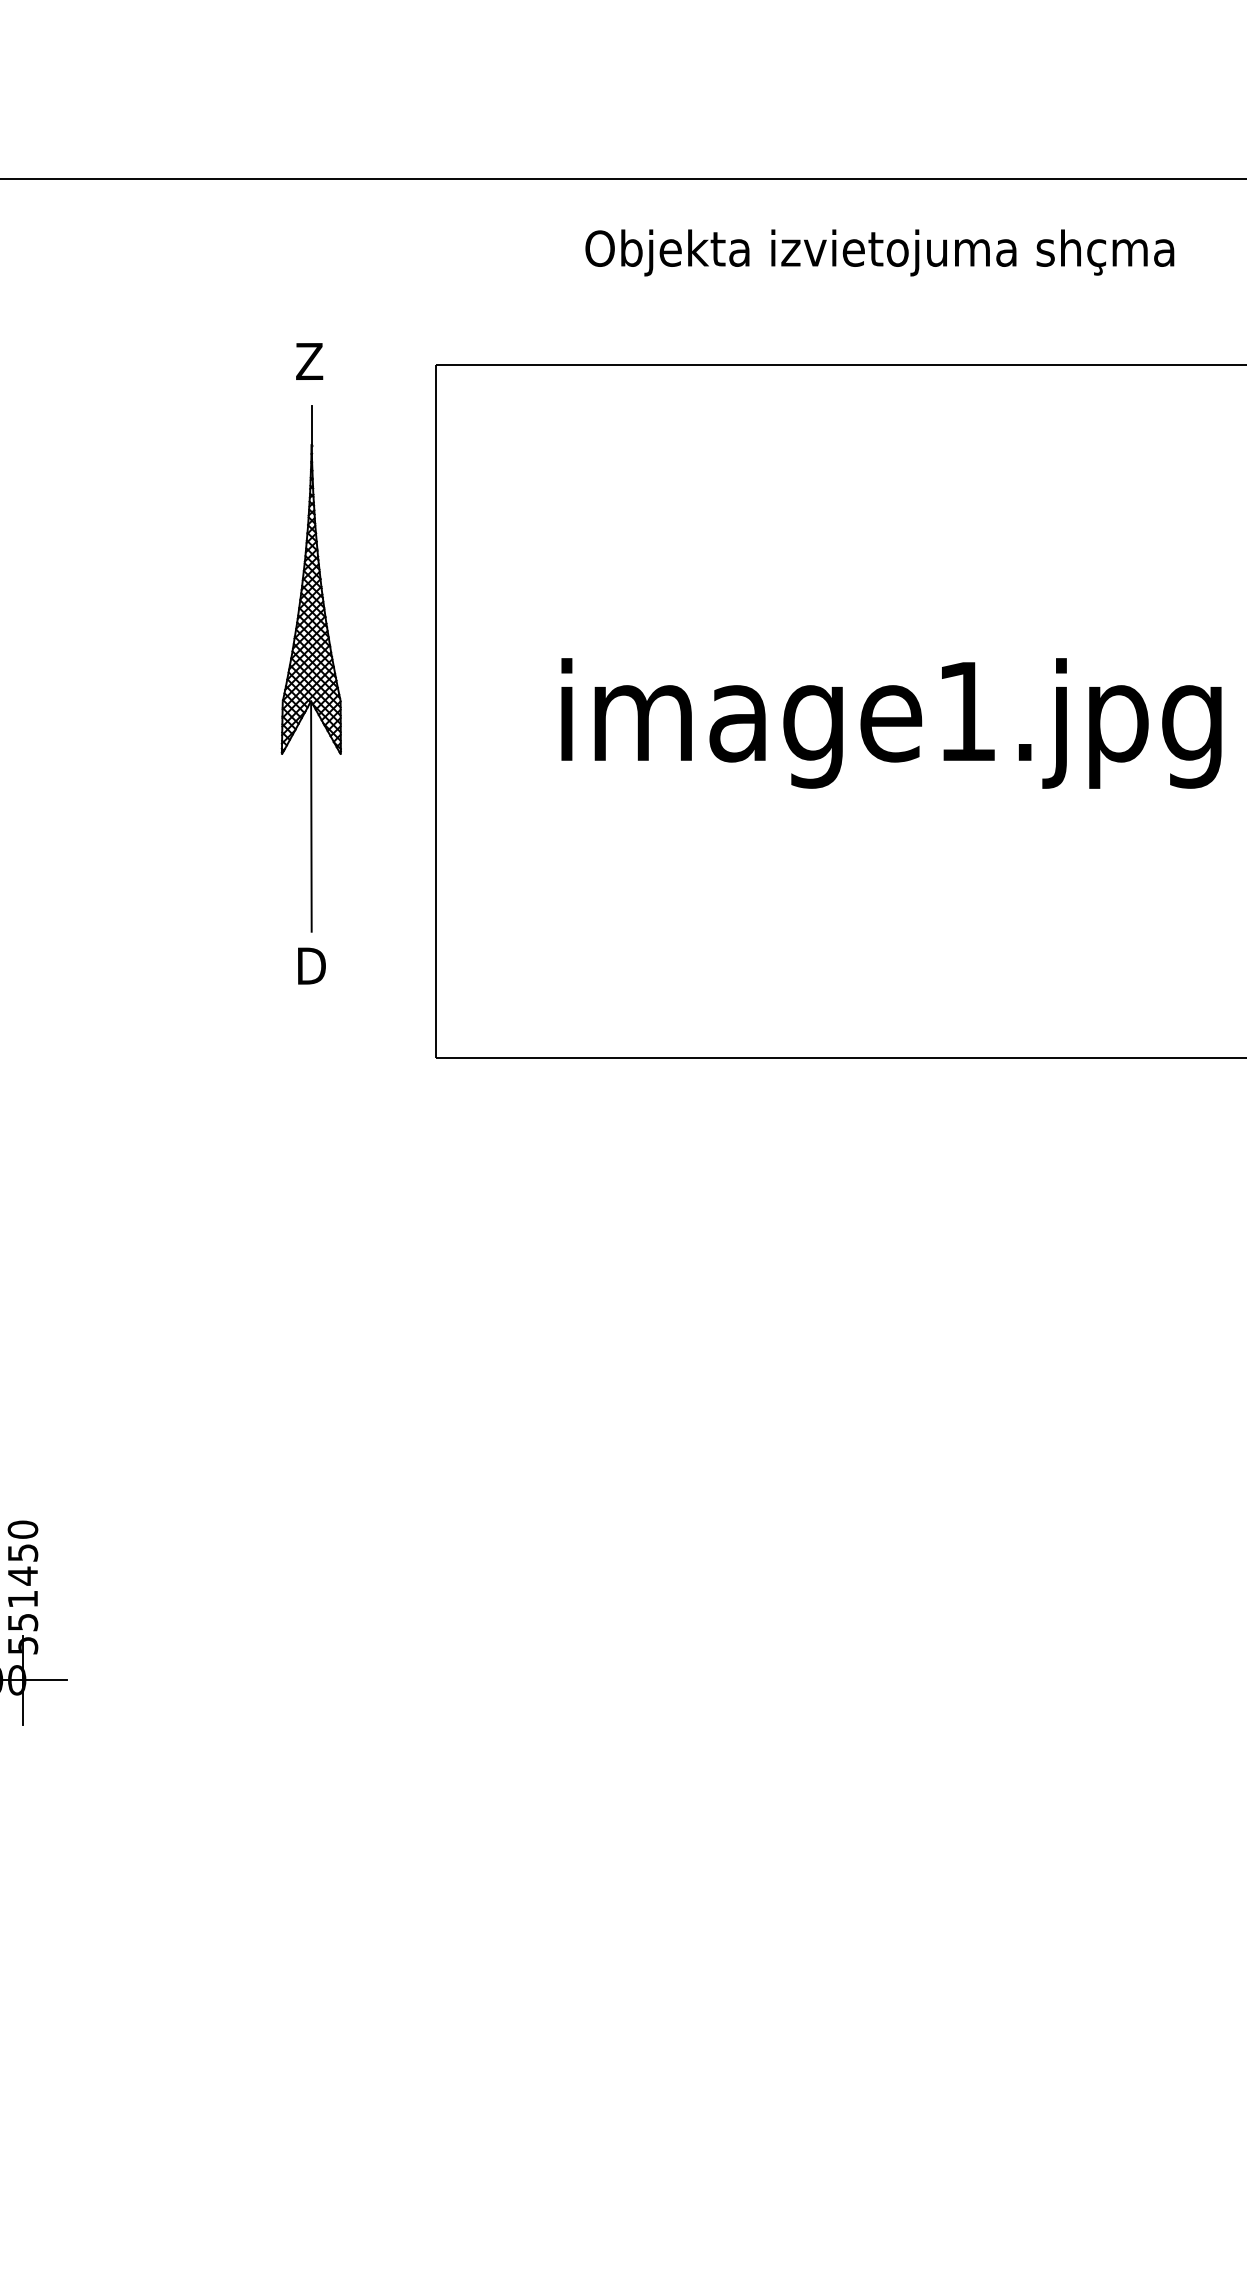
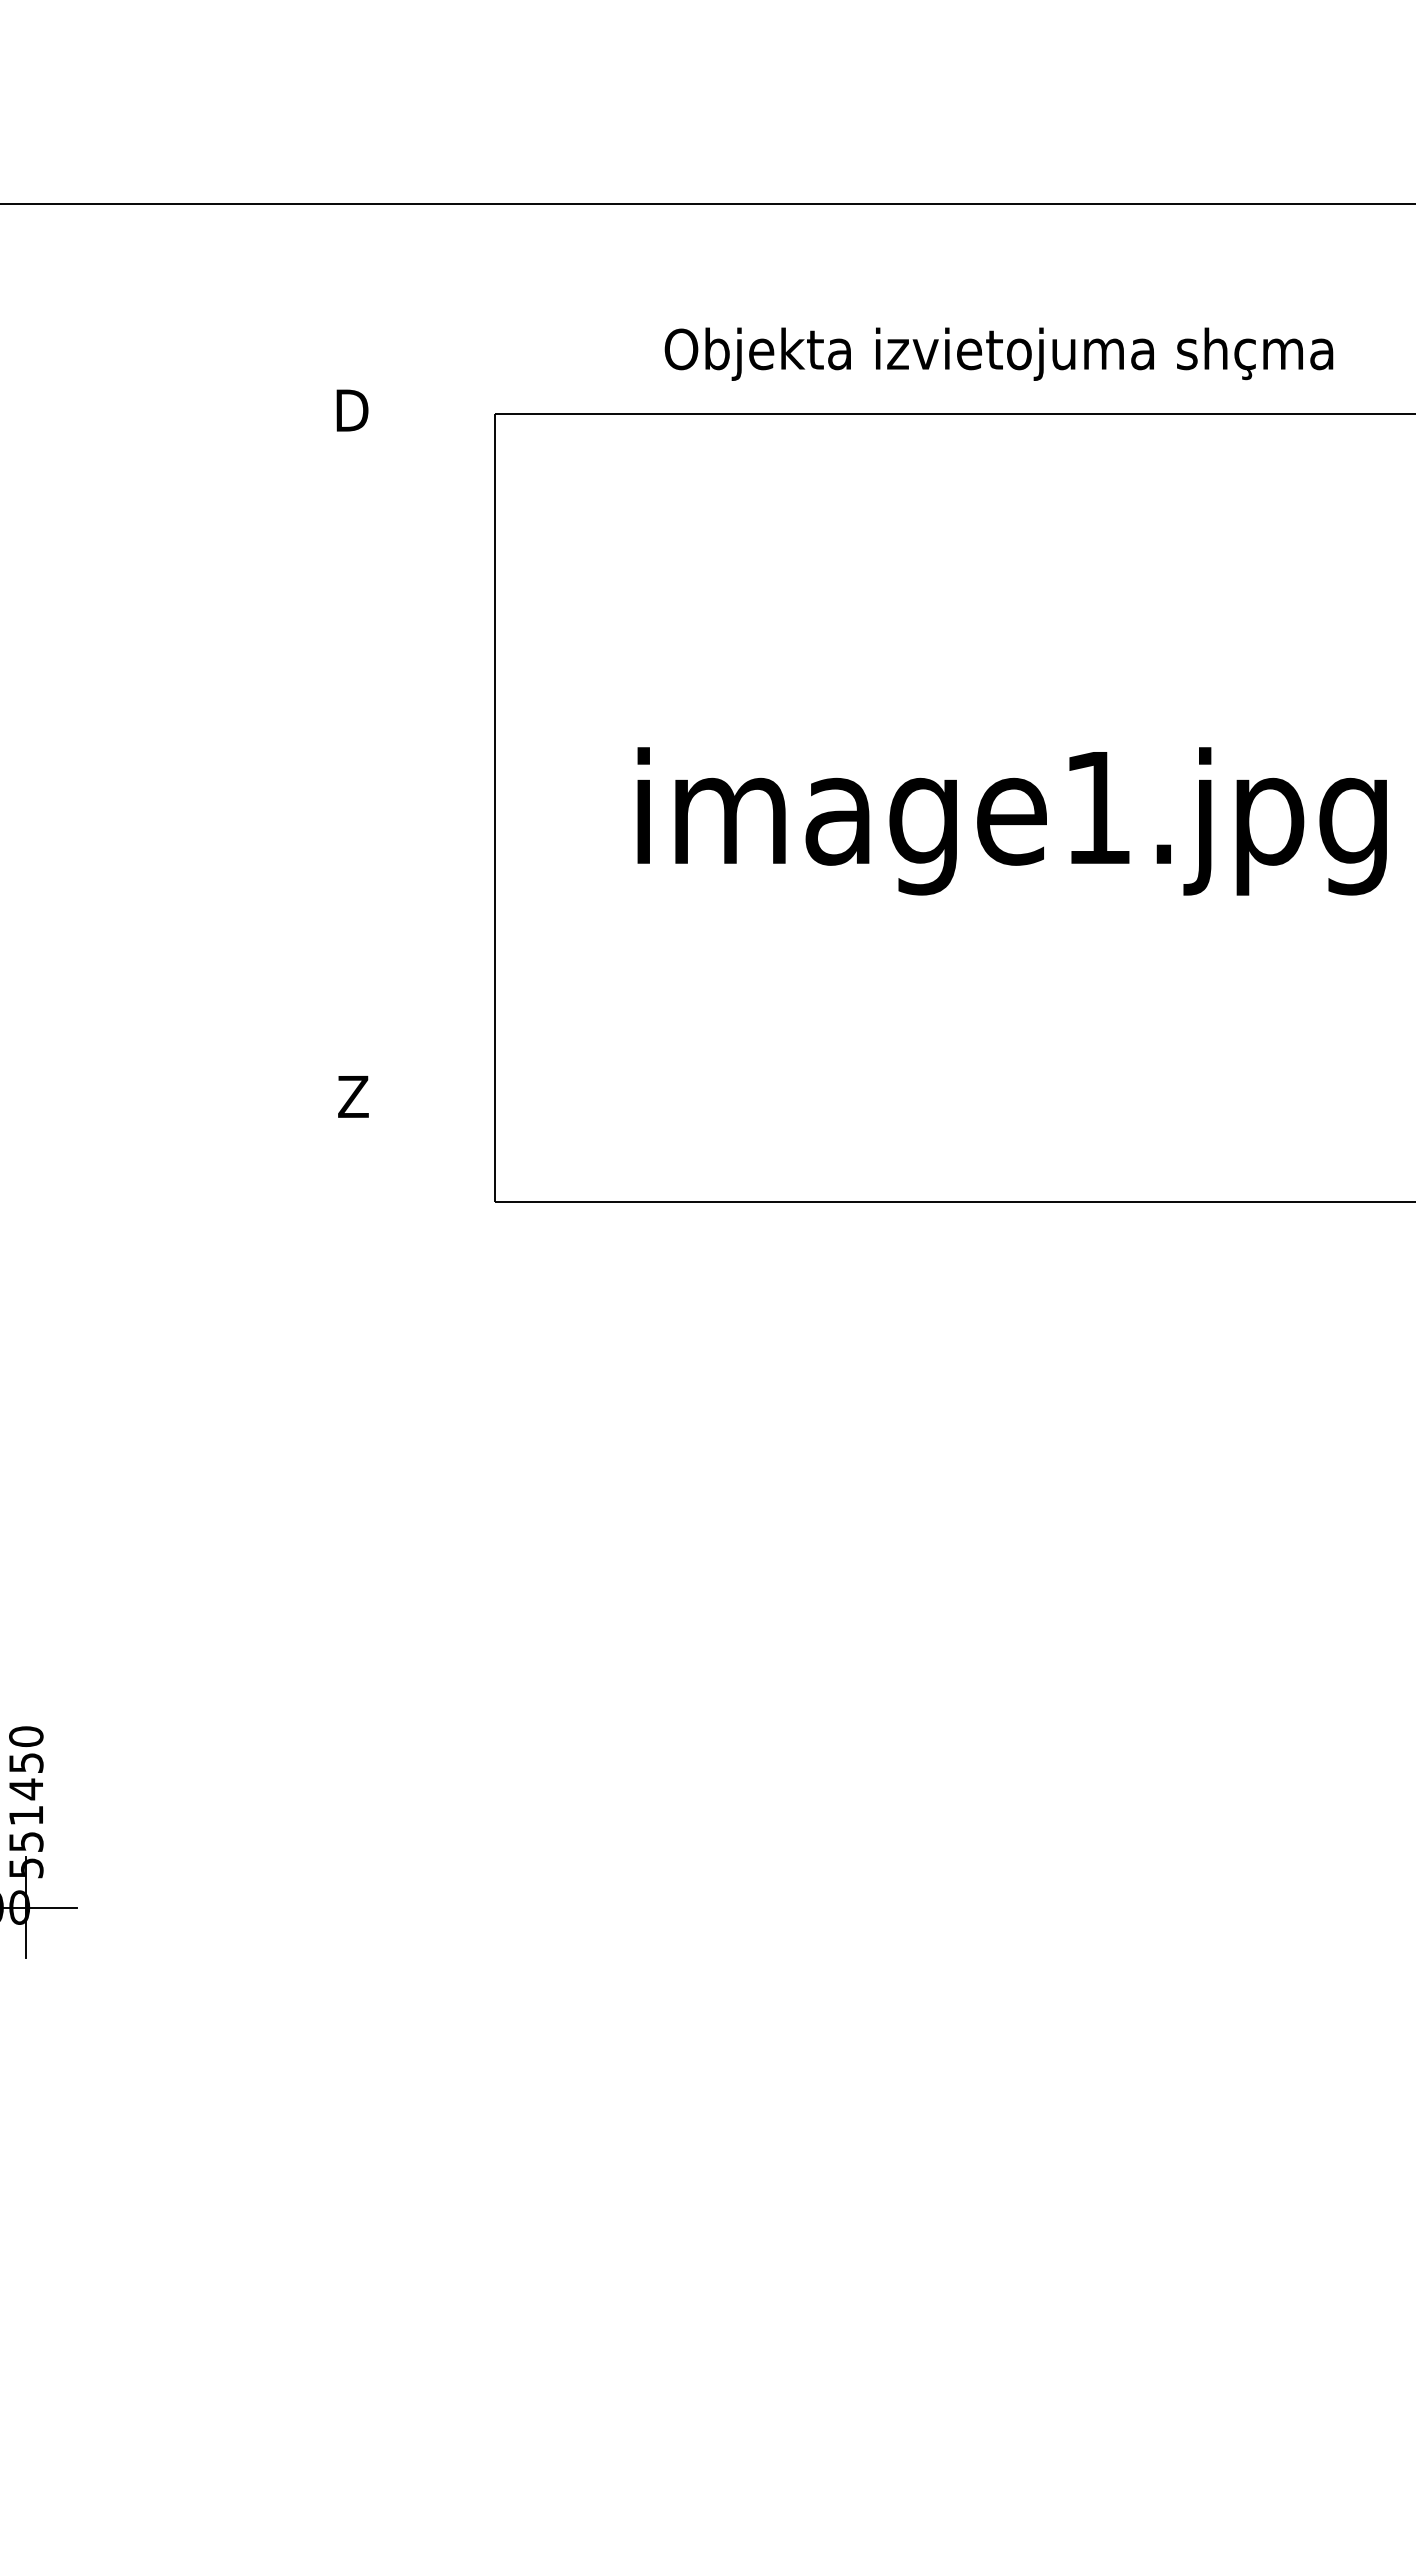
text: (879, 252) -> (998, 353), moved
text: (310, 361) -> (352, 410), Z -> D
part: (311, 668) -> (353, 759), removed
text: (312, 965) -> (354, 1096), D -> Z

